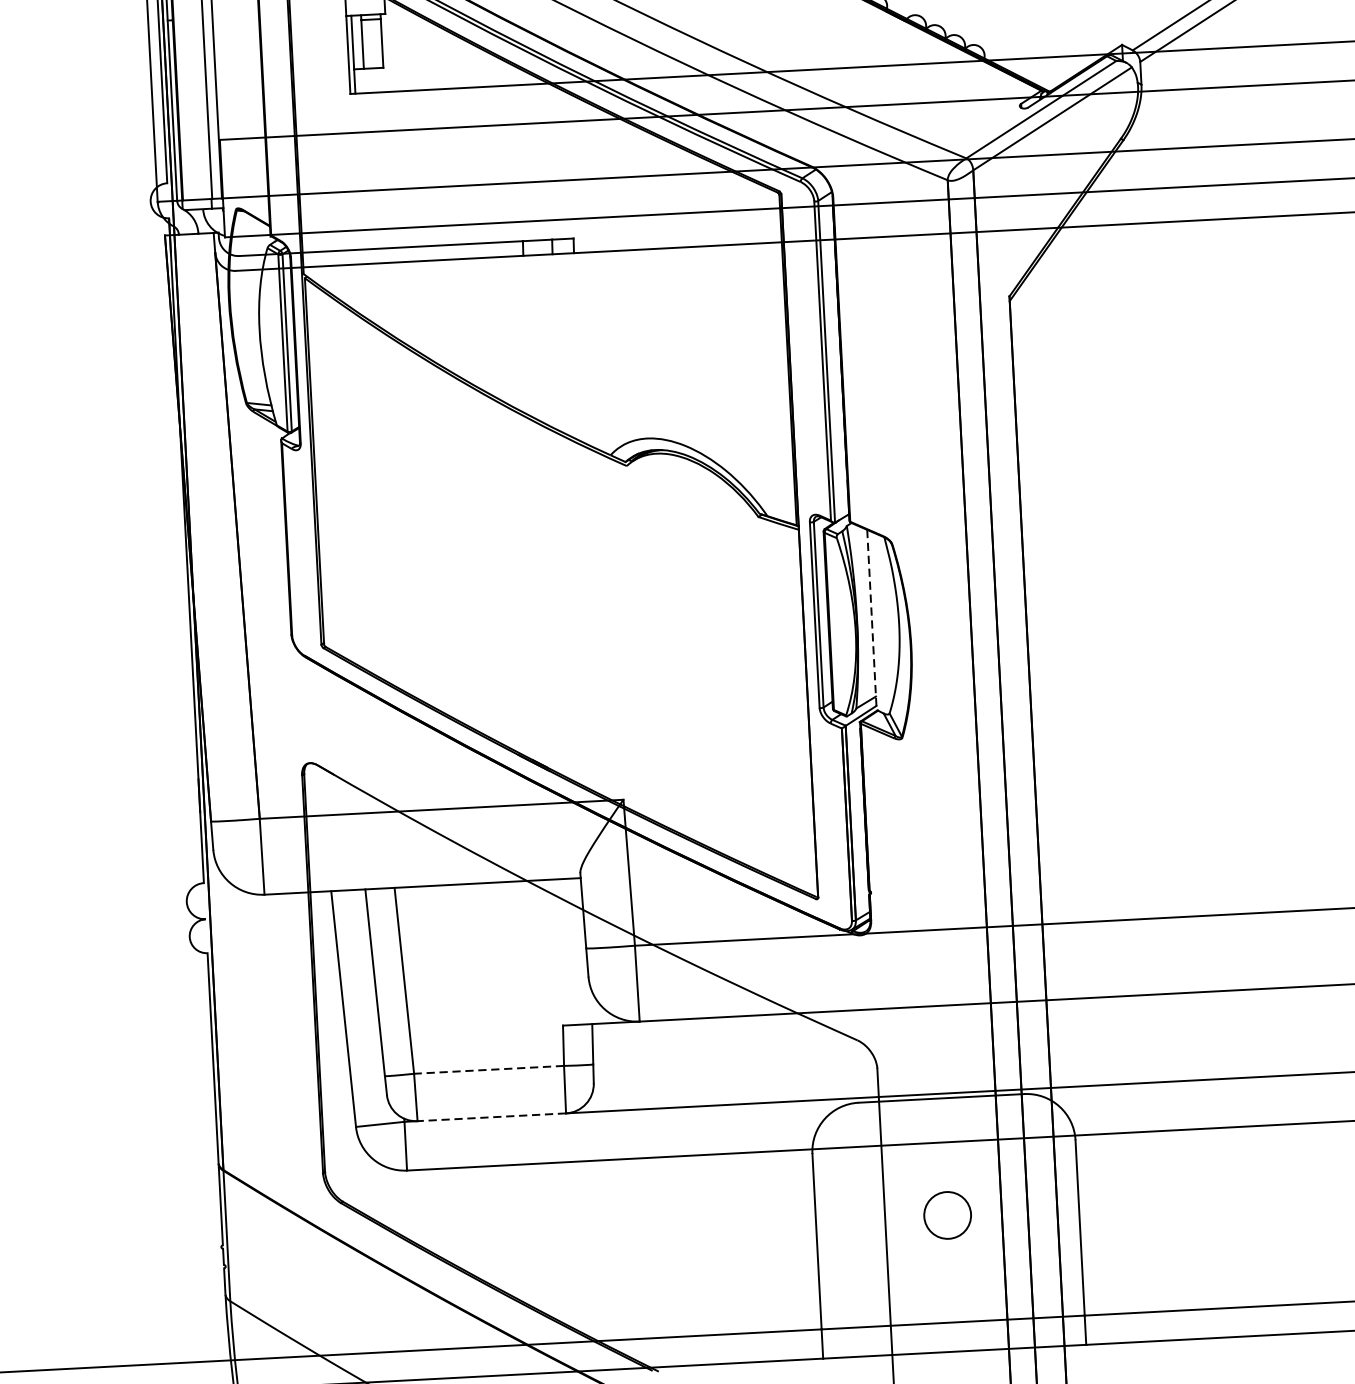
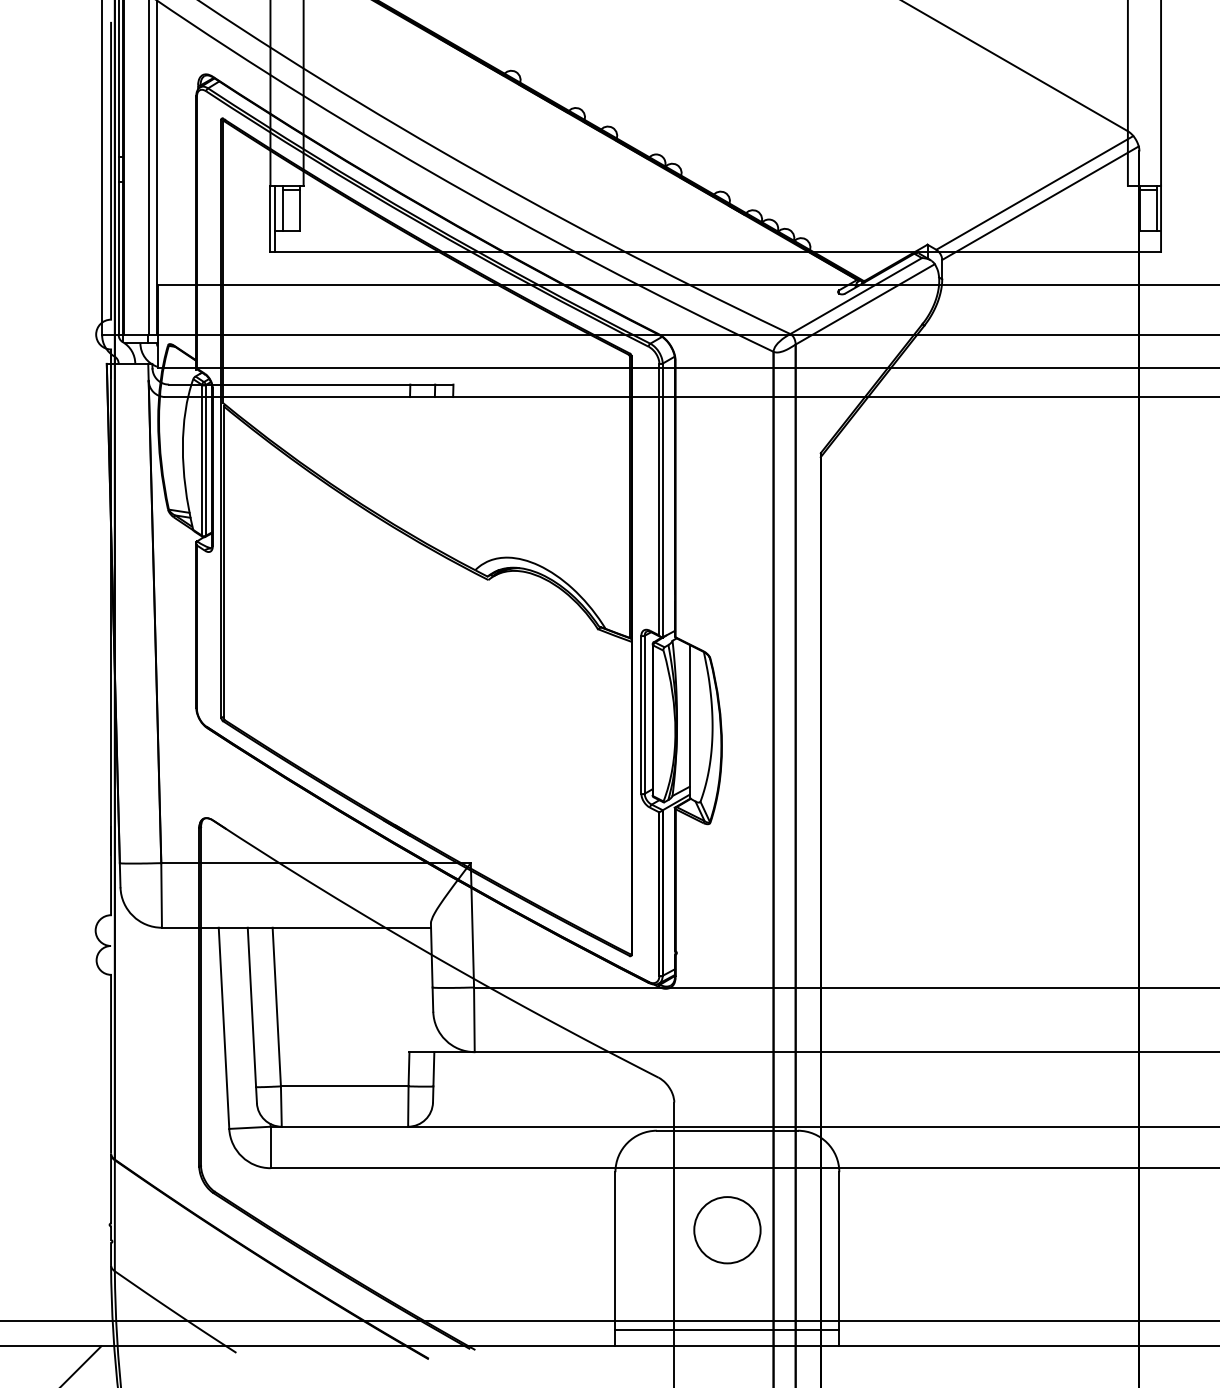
line: (871, 621) -> (689, 722), dashed -> solid
line: (488, 1070) -> (344, 1086), dashed -> solid
line: (491, 1117) -> (344, 1126), dashed -> solid
circle: (947, 1215) -> (727, 1230), size x1.67
line: (953, 1331) -> (727, 1329), added

